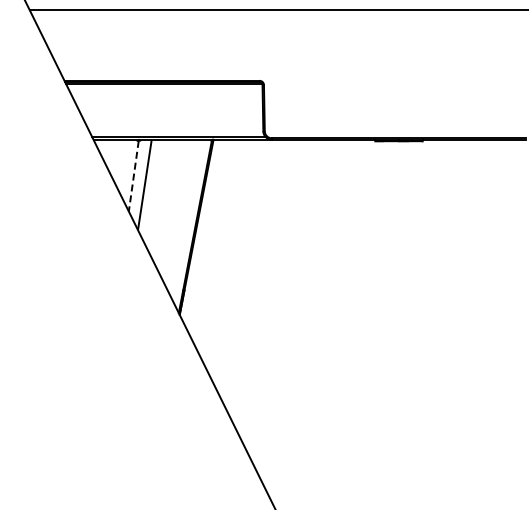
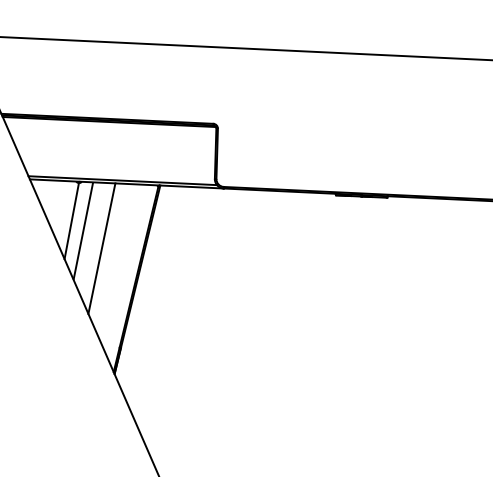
line: (133, 176) -> (71, 221), dashed -> solid
line: (162, 199) -> (101, 247), added

